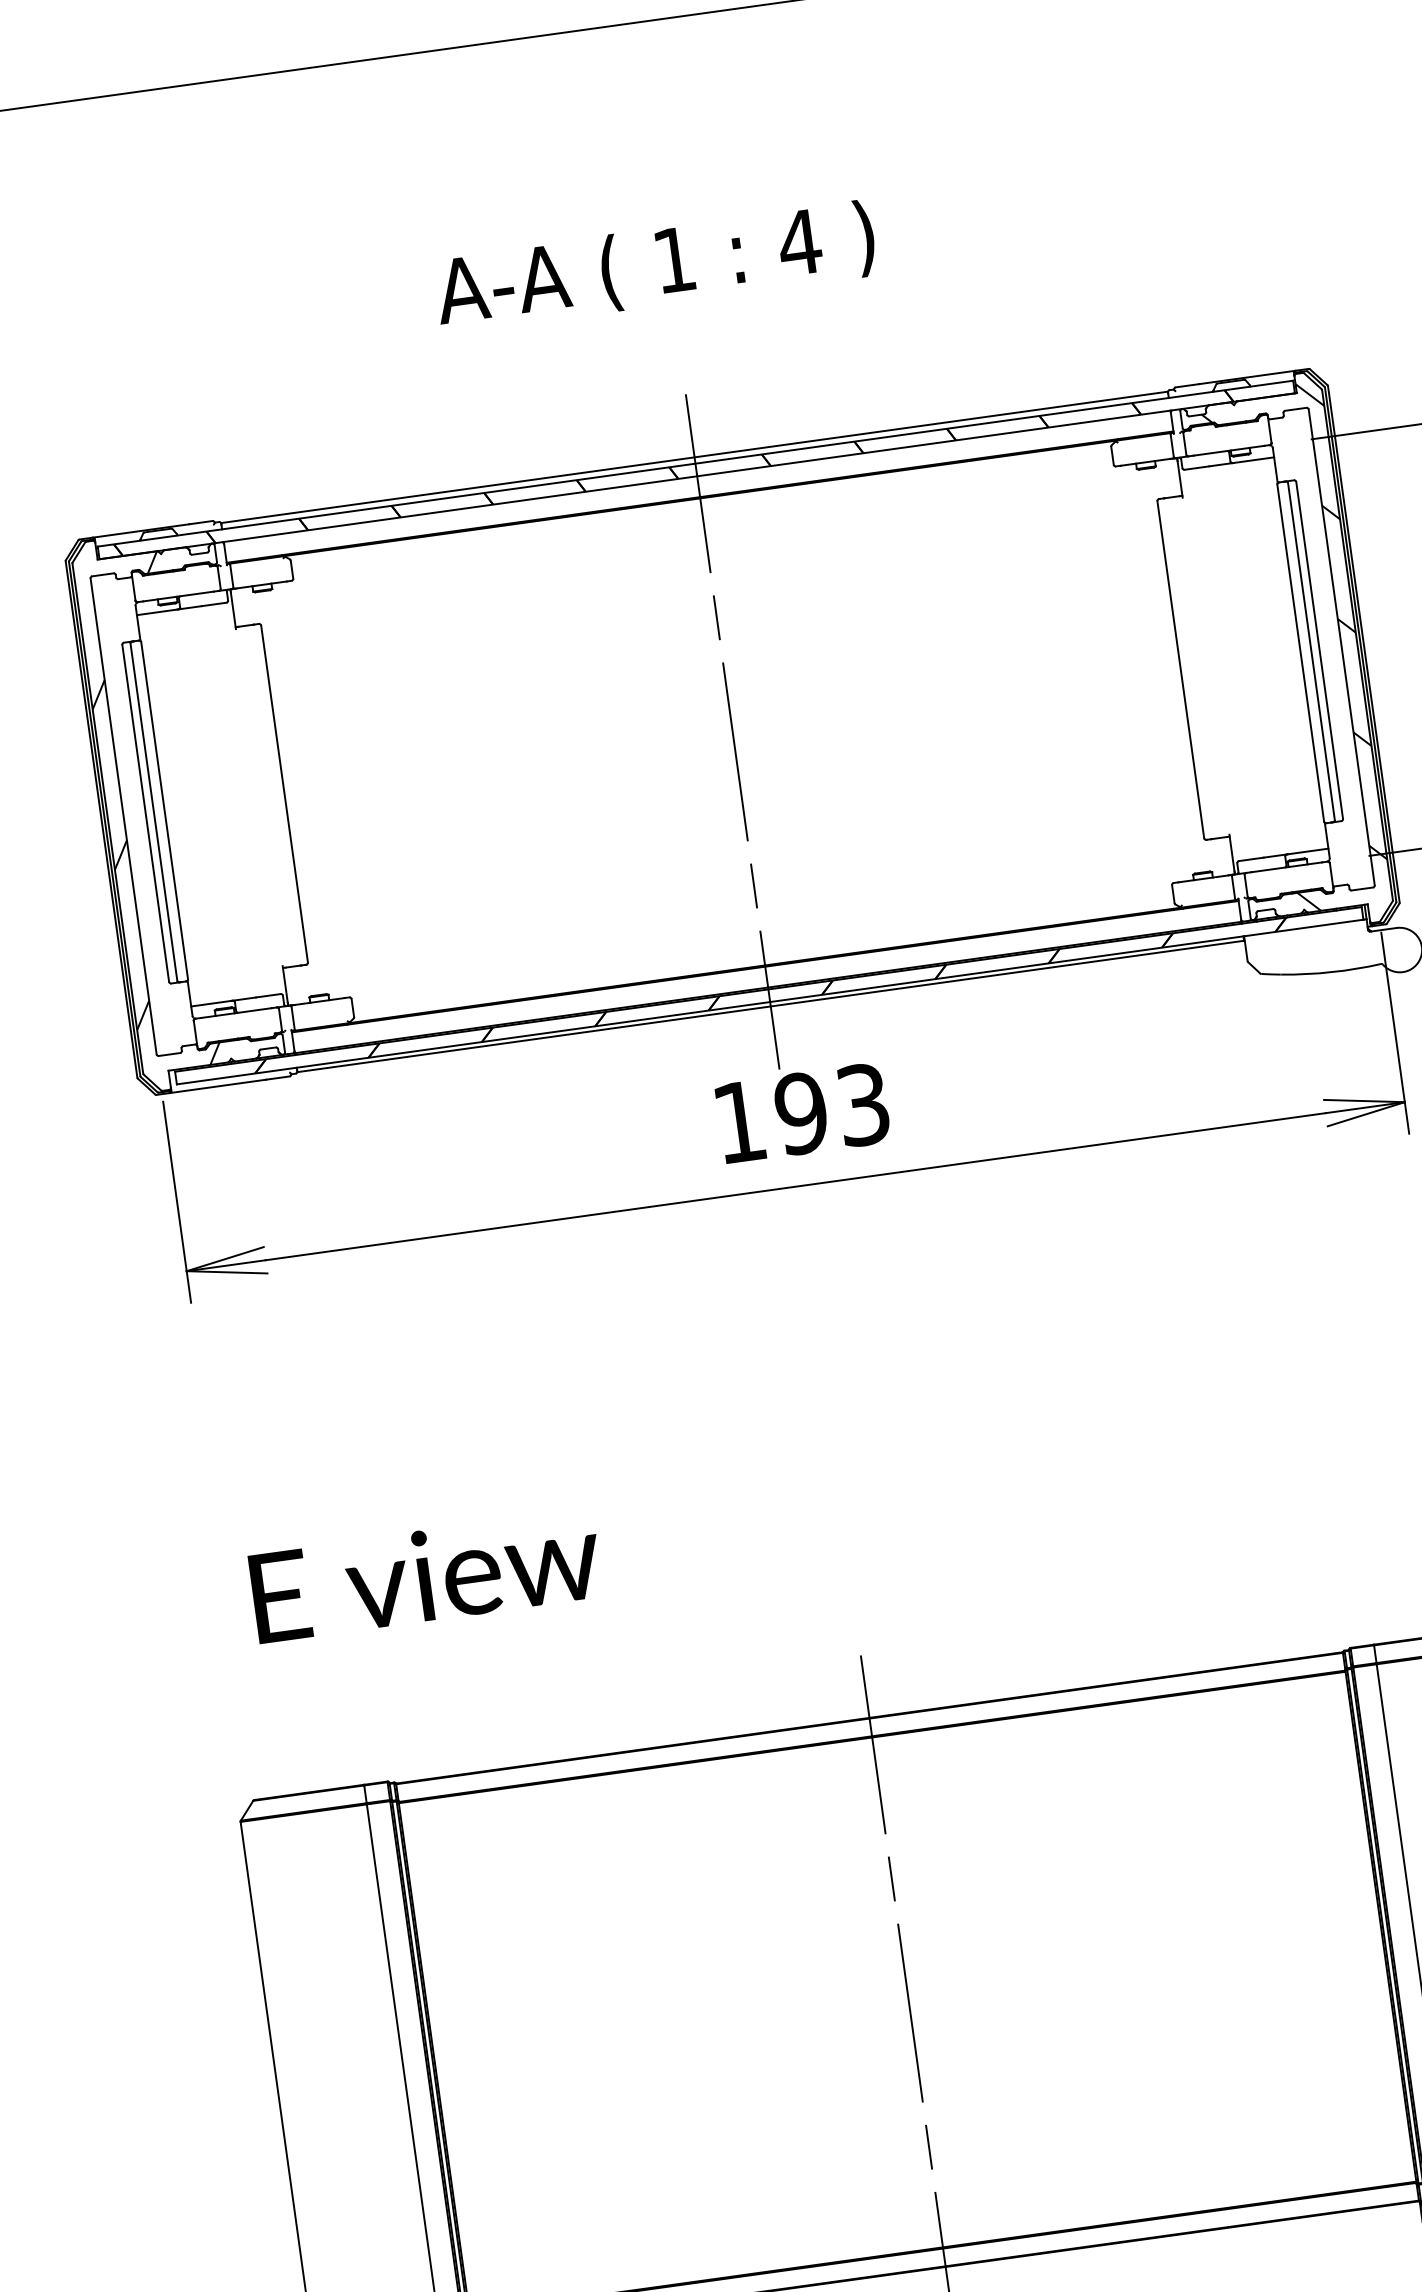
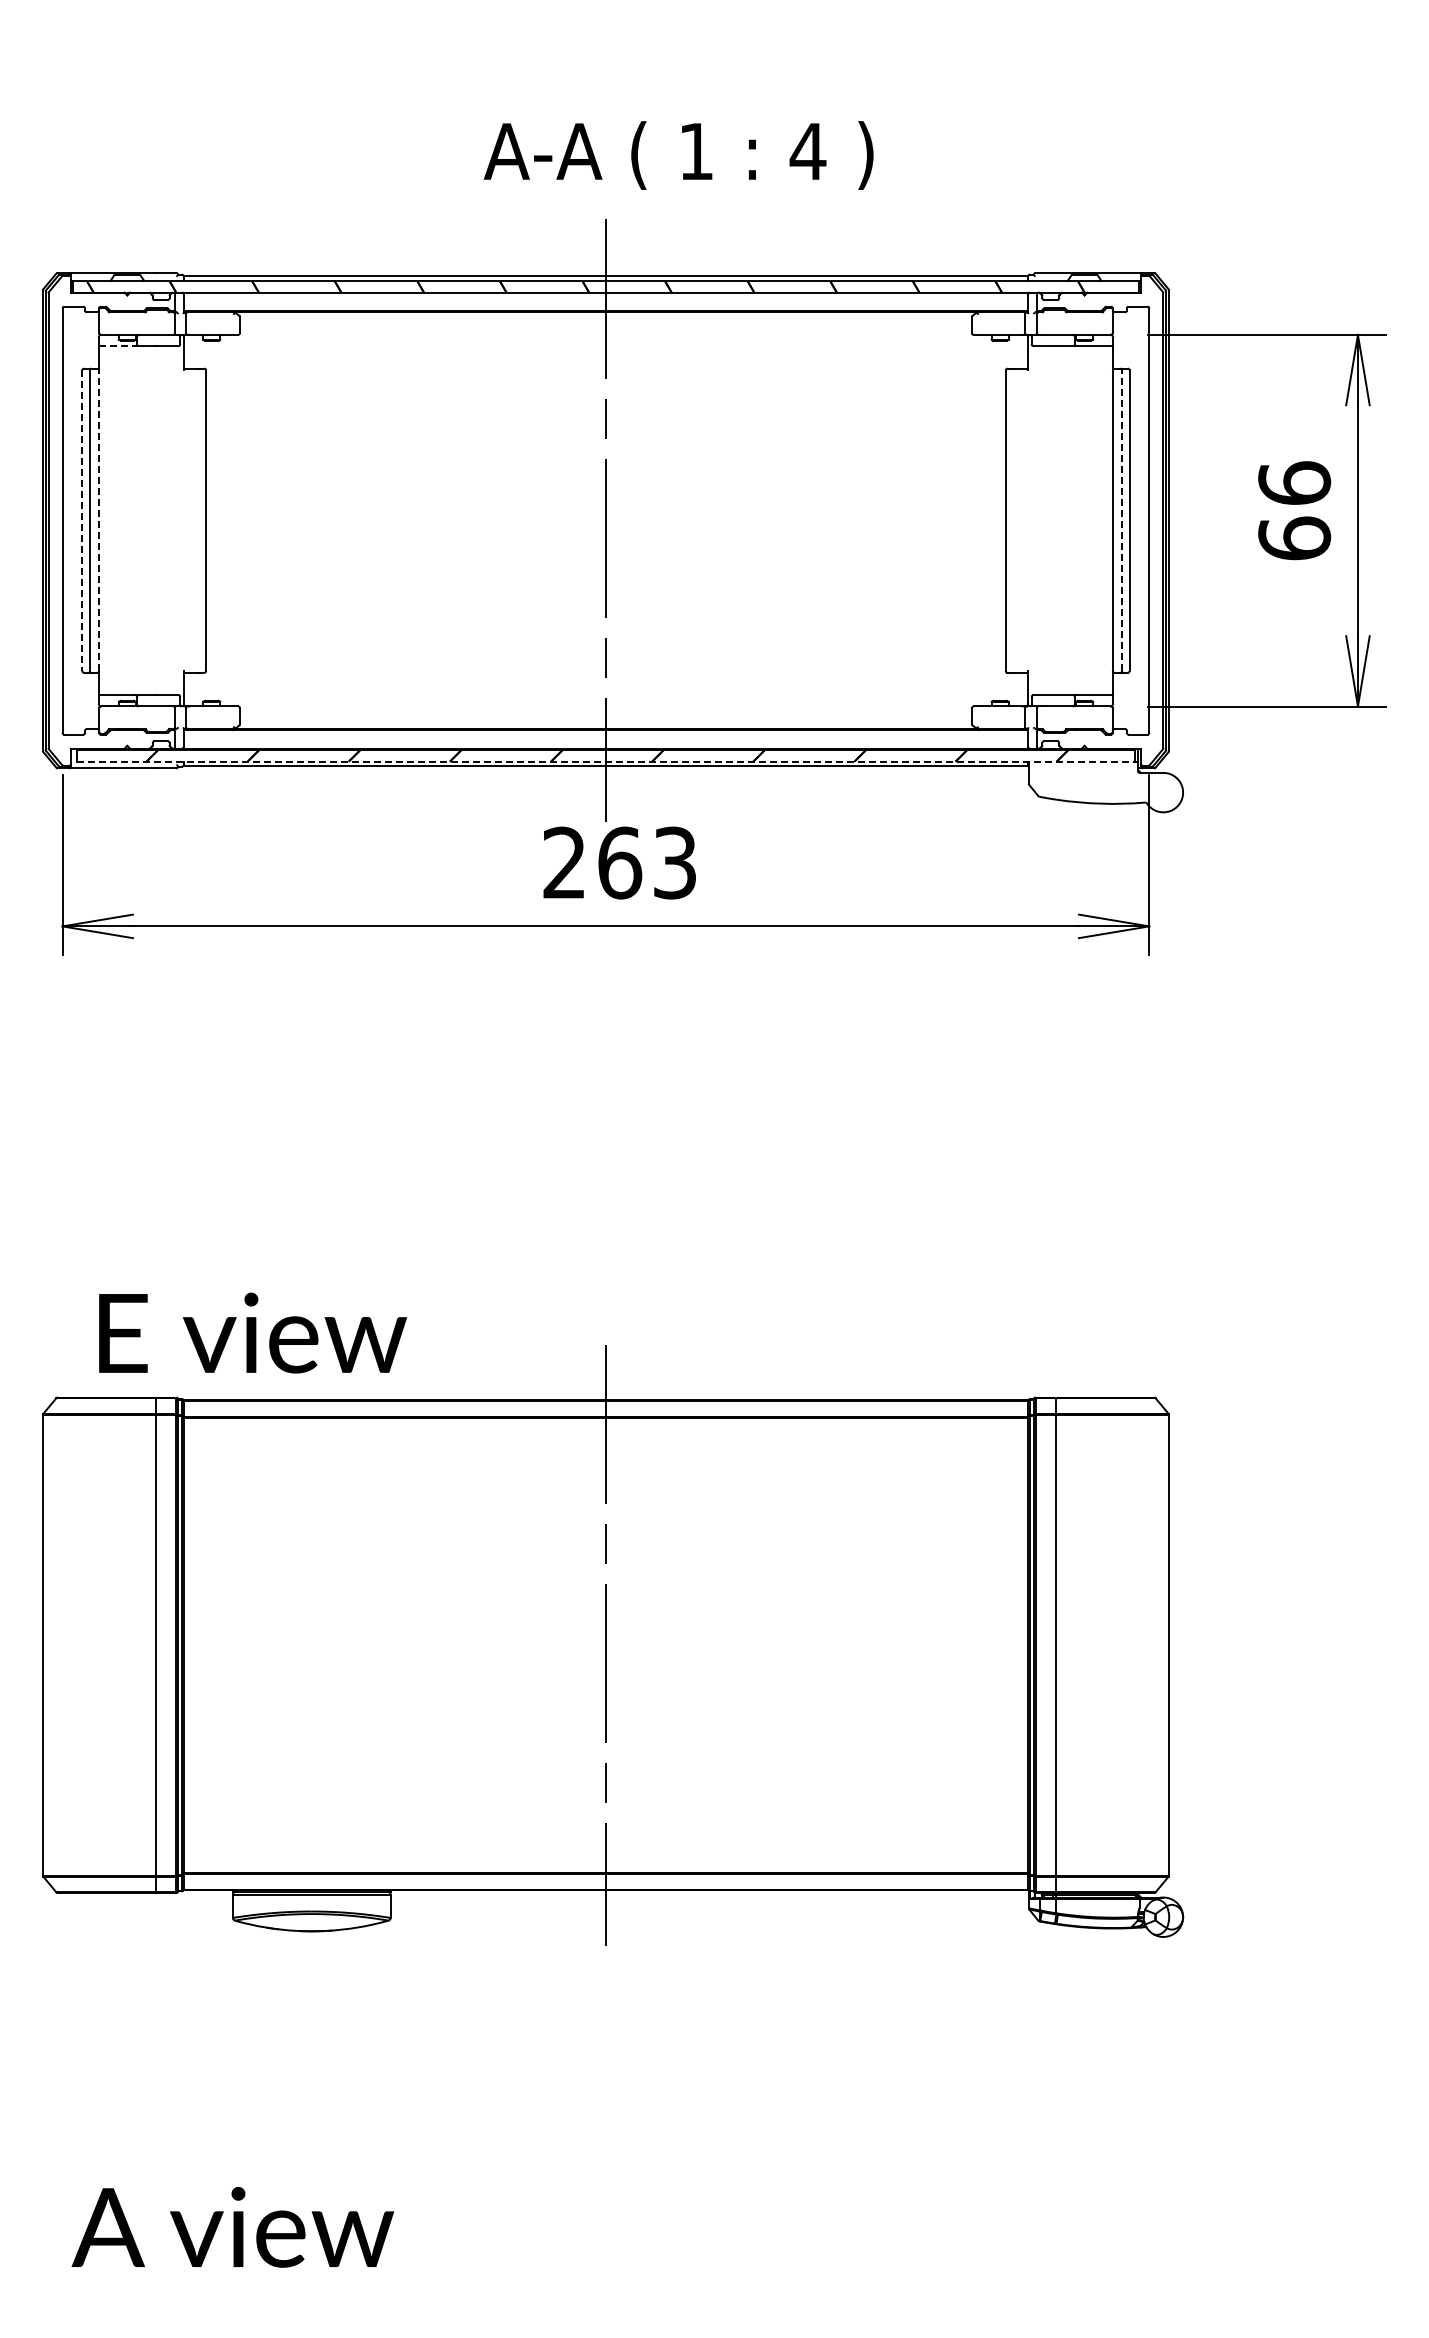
text: (655, 267) -> (678, 155), moved
line: (158, 612) -> (117, 346), solid -> dashed
hatch: (1296, 648) -> (1109, 516), removed
line: (1311, 651) -> (1122, 520), solid -> dashed
line: (164, 810) -> (99, 520), solid -> dashed
hatch: (149, 812) -> (85, 520), removed
line: (146, 814) -> (82, 521), solid -> dashed
line: (770, 1001) -> (606, 761), solid -> dashed
text: (770, 1117) -> (592, 862), 193 -> 263
text: (426, 1575) -> (253, 1332), moved

